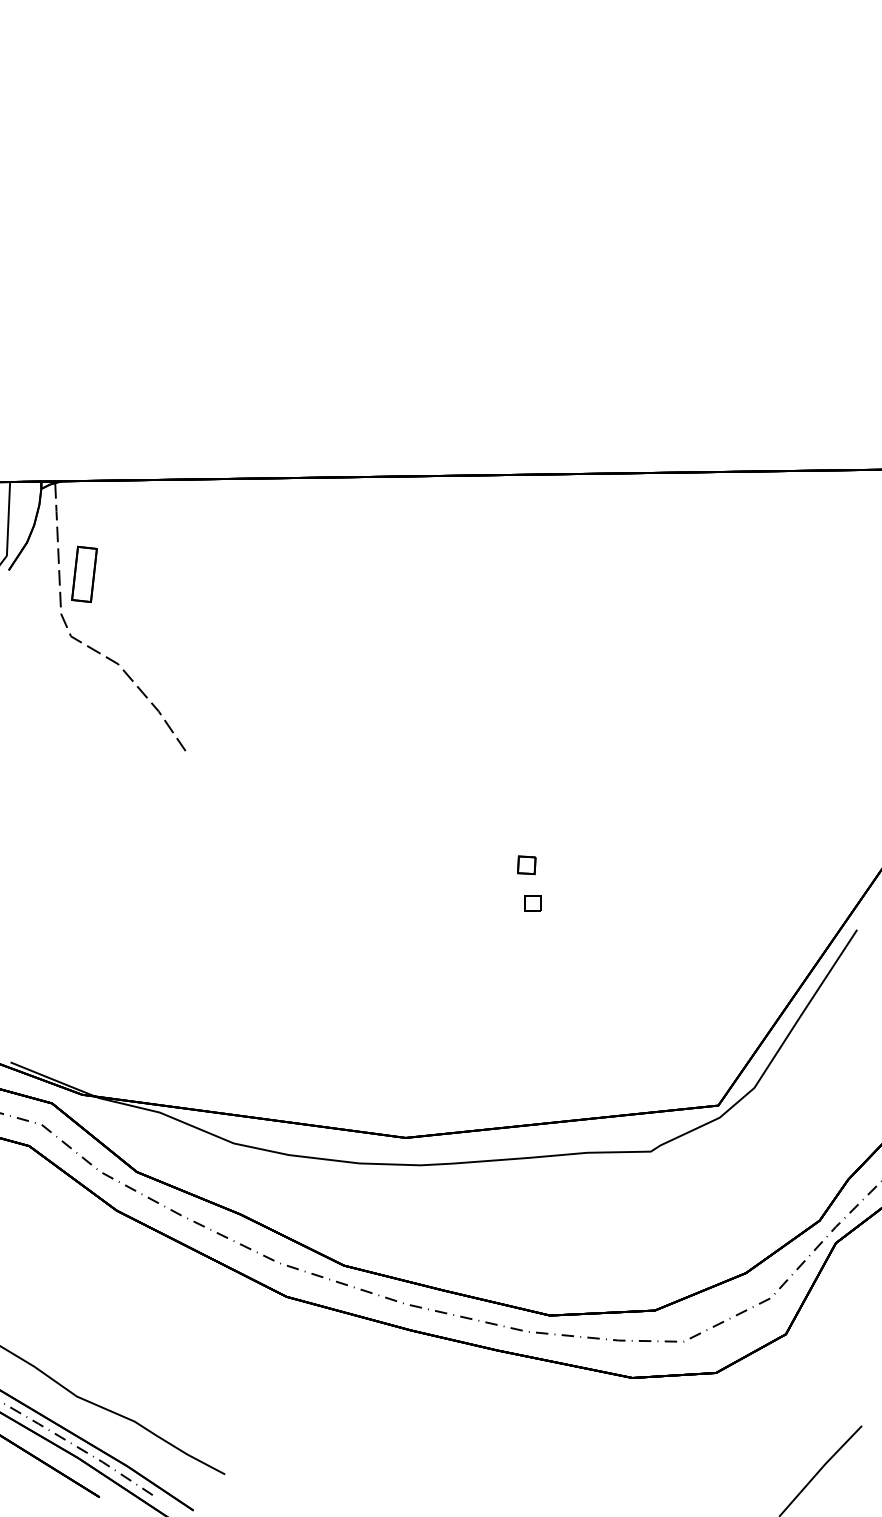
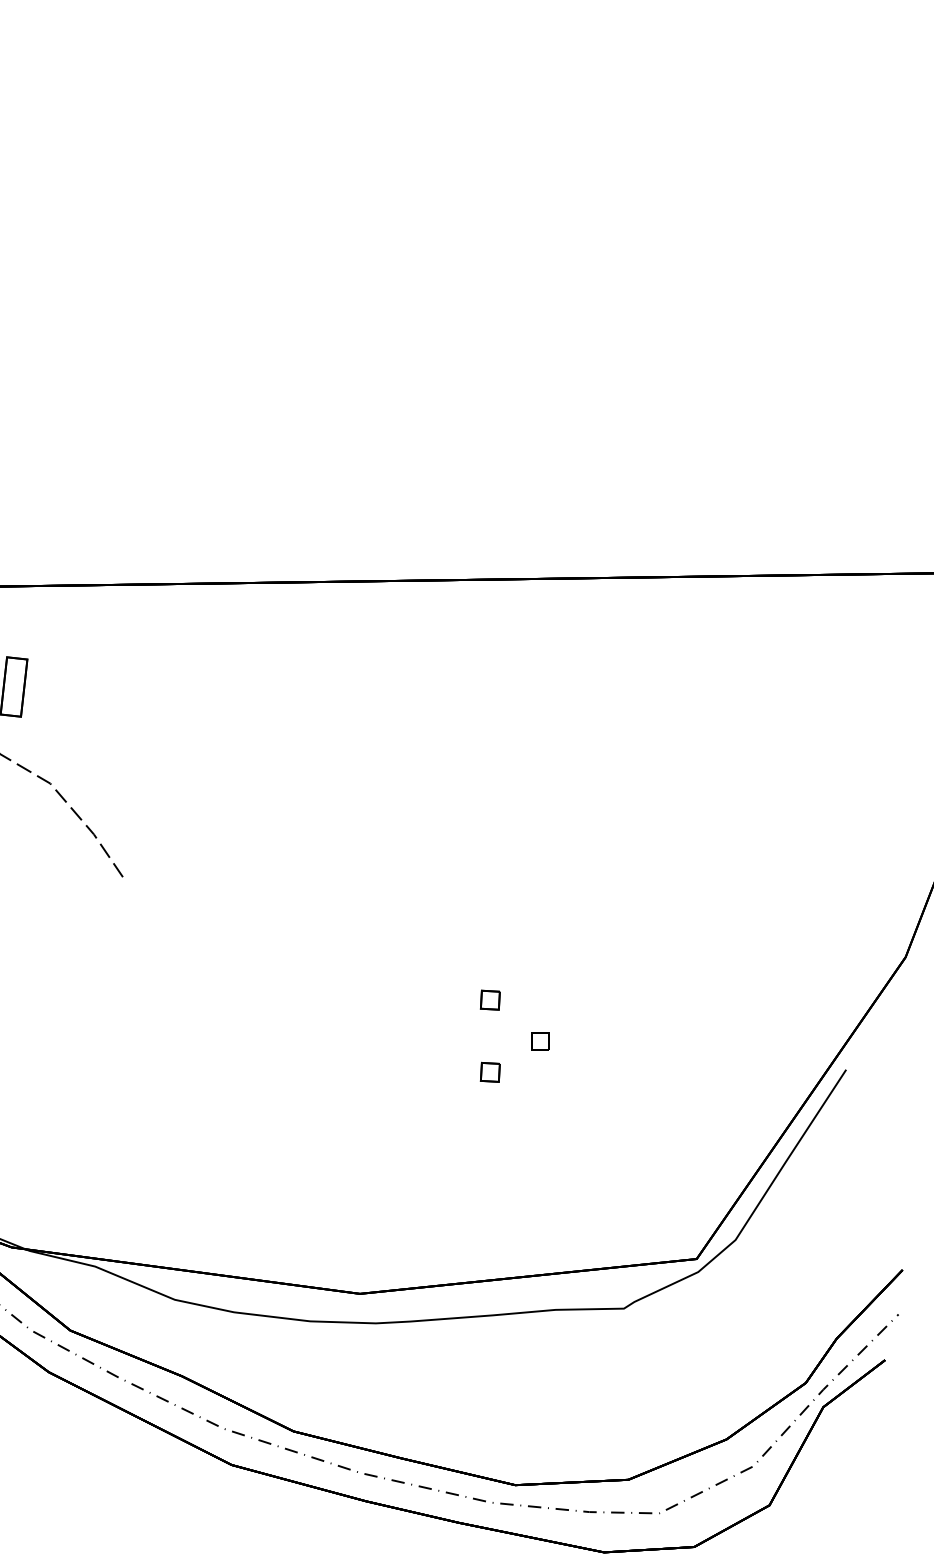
part: (532, 903) -> (540, 1041), moved
part: (526, 932) -> (490, 1072), added

